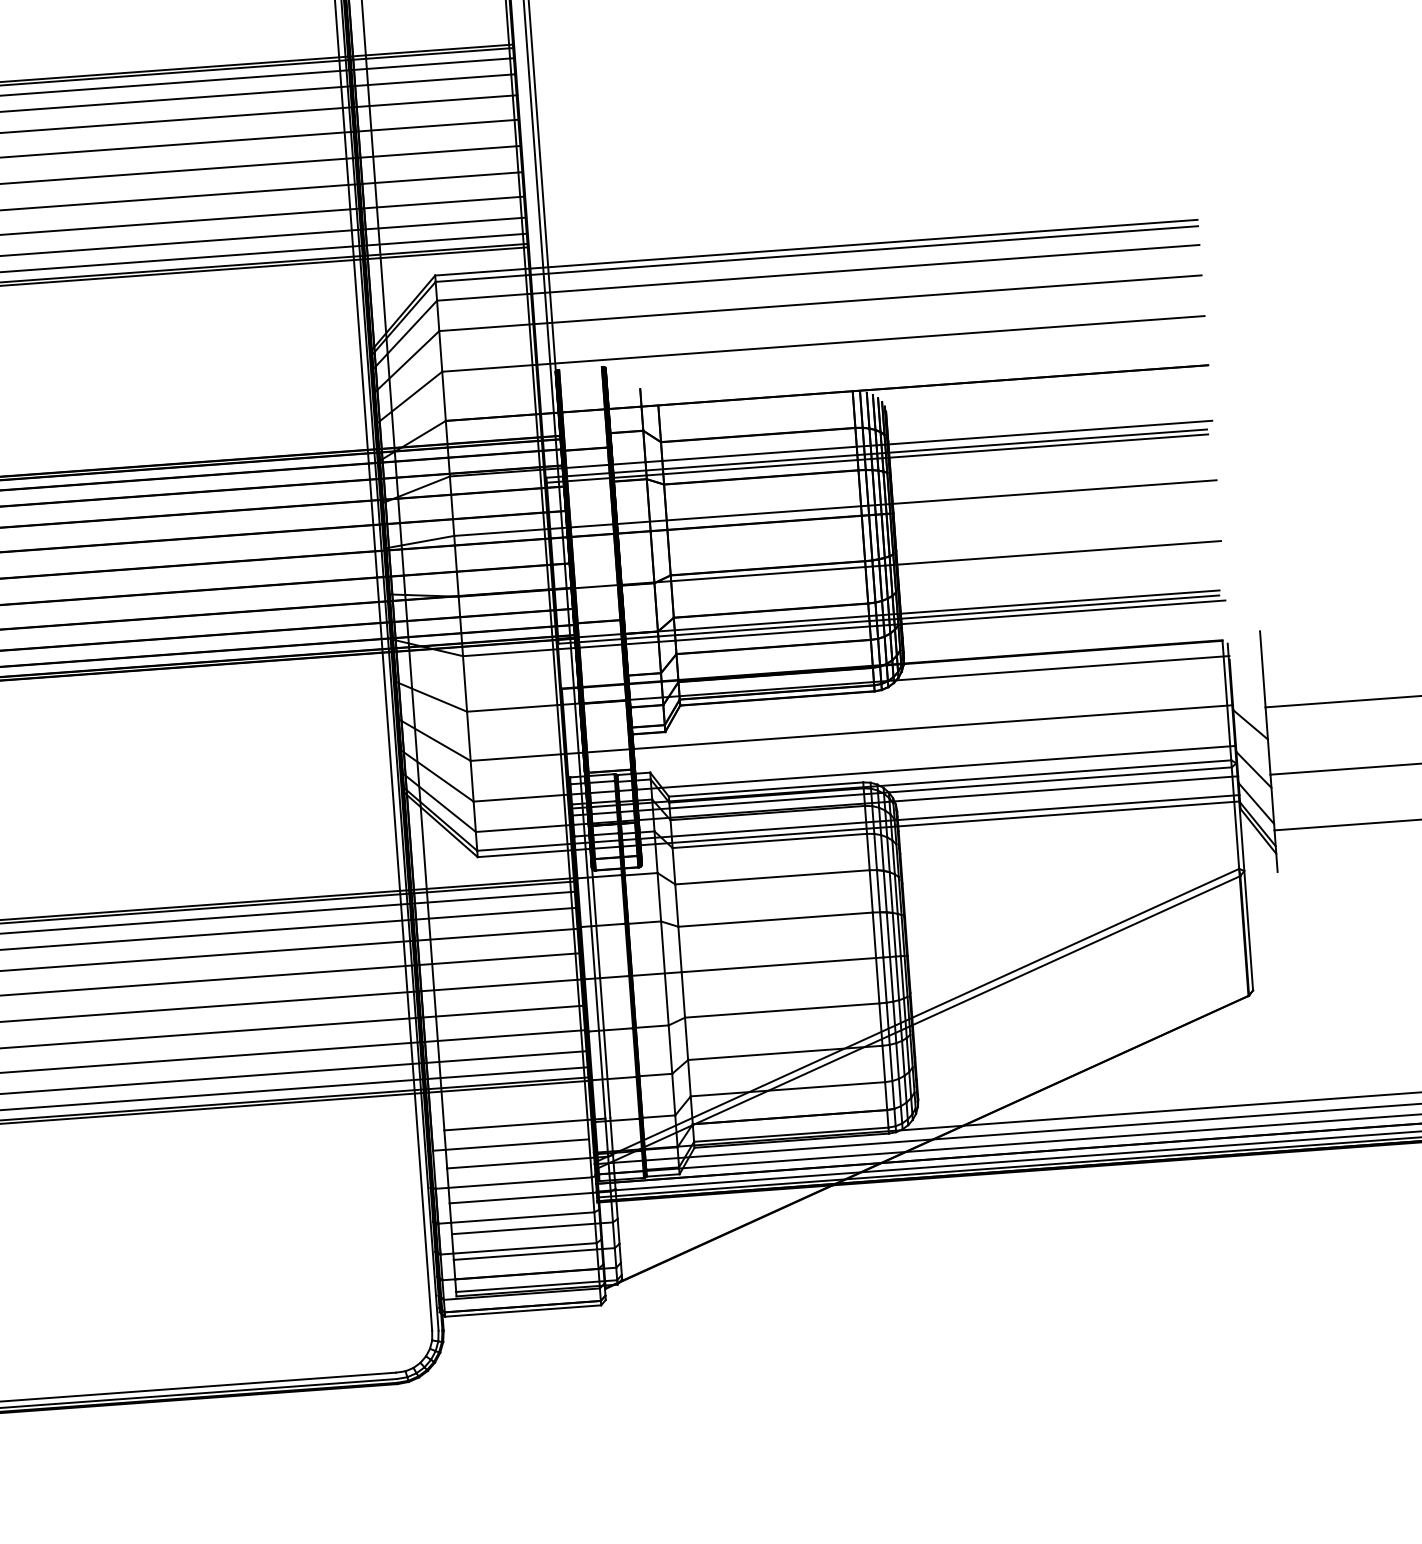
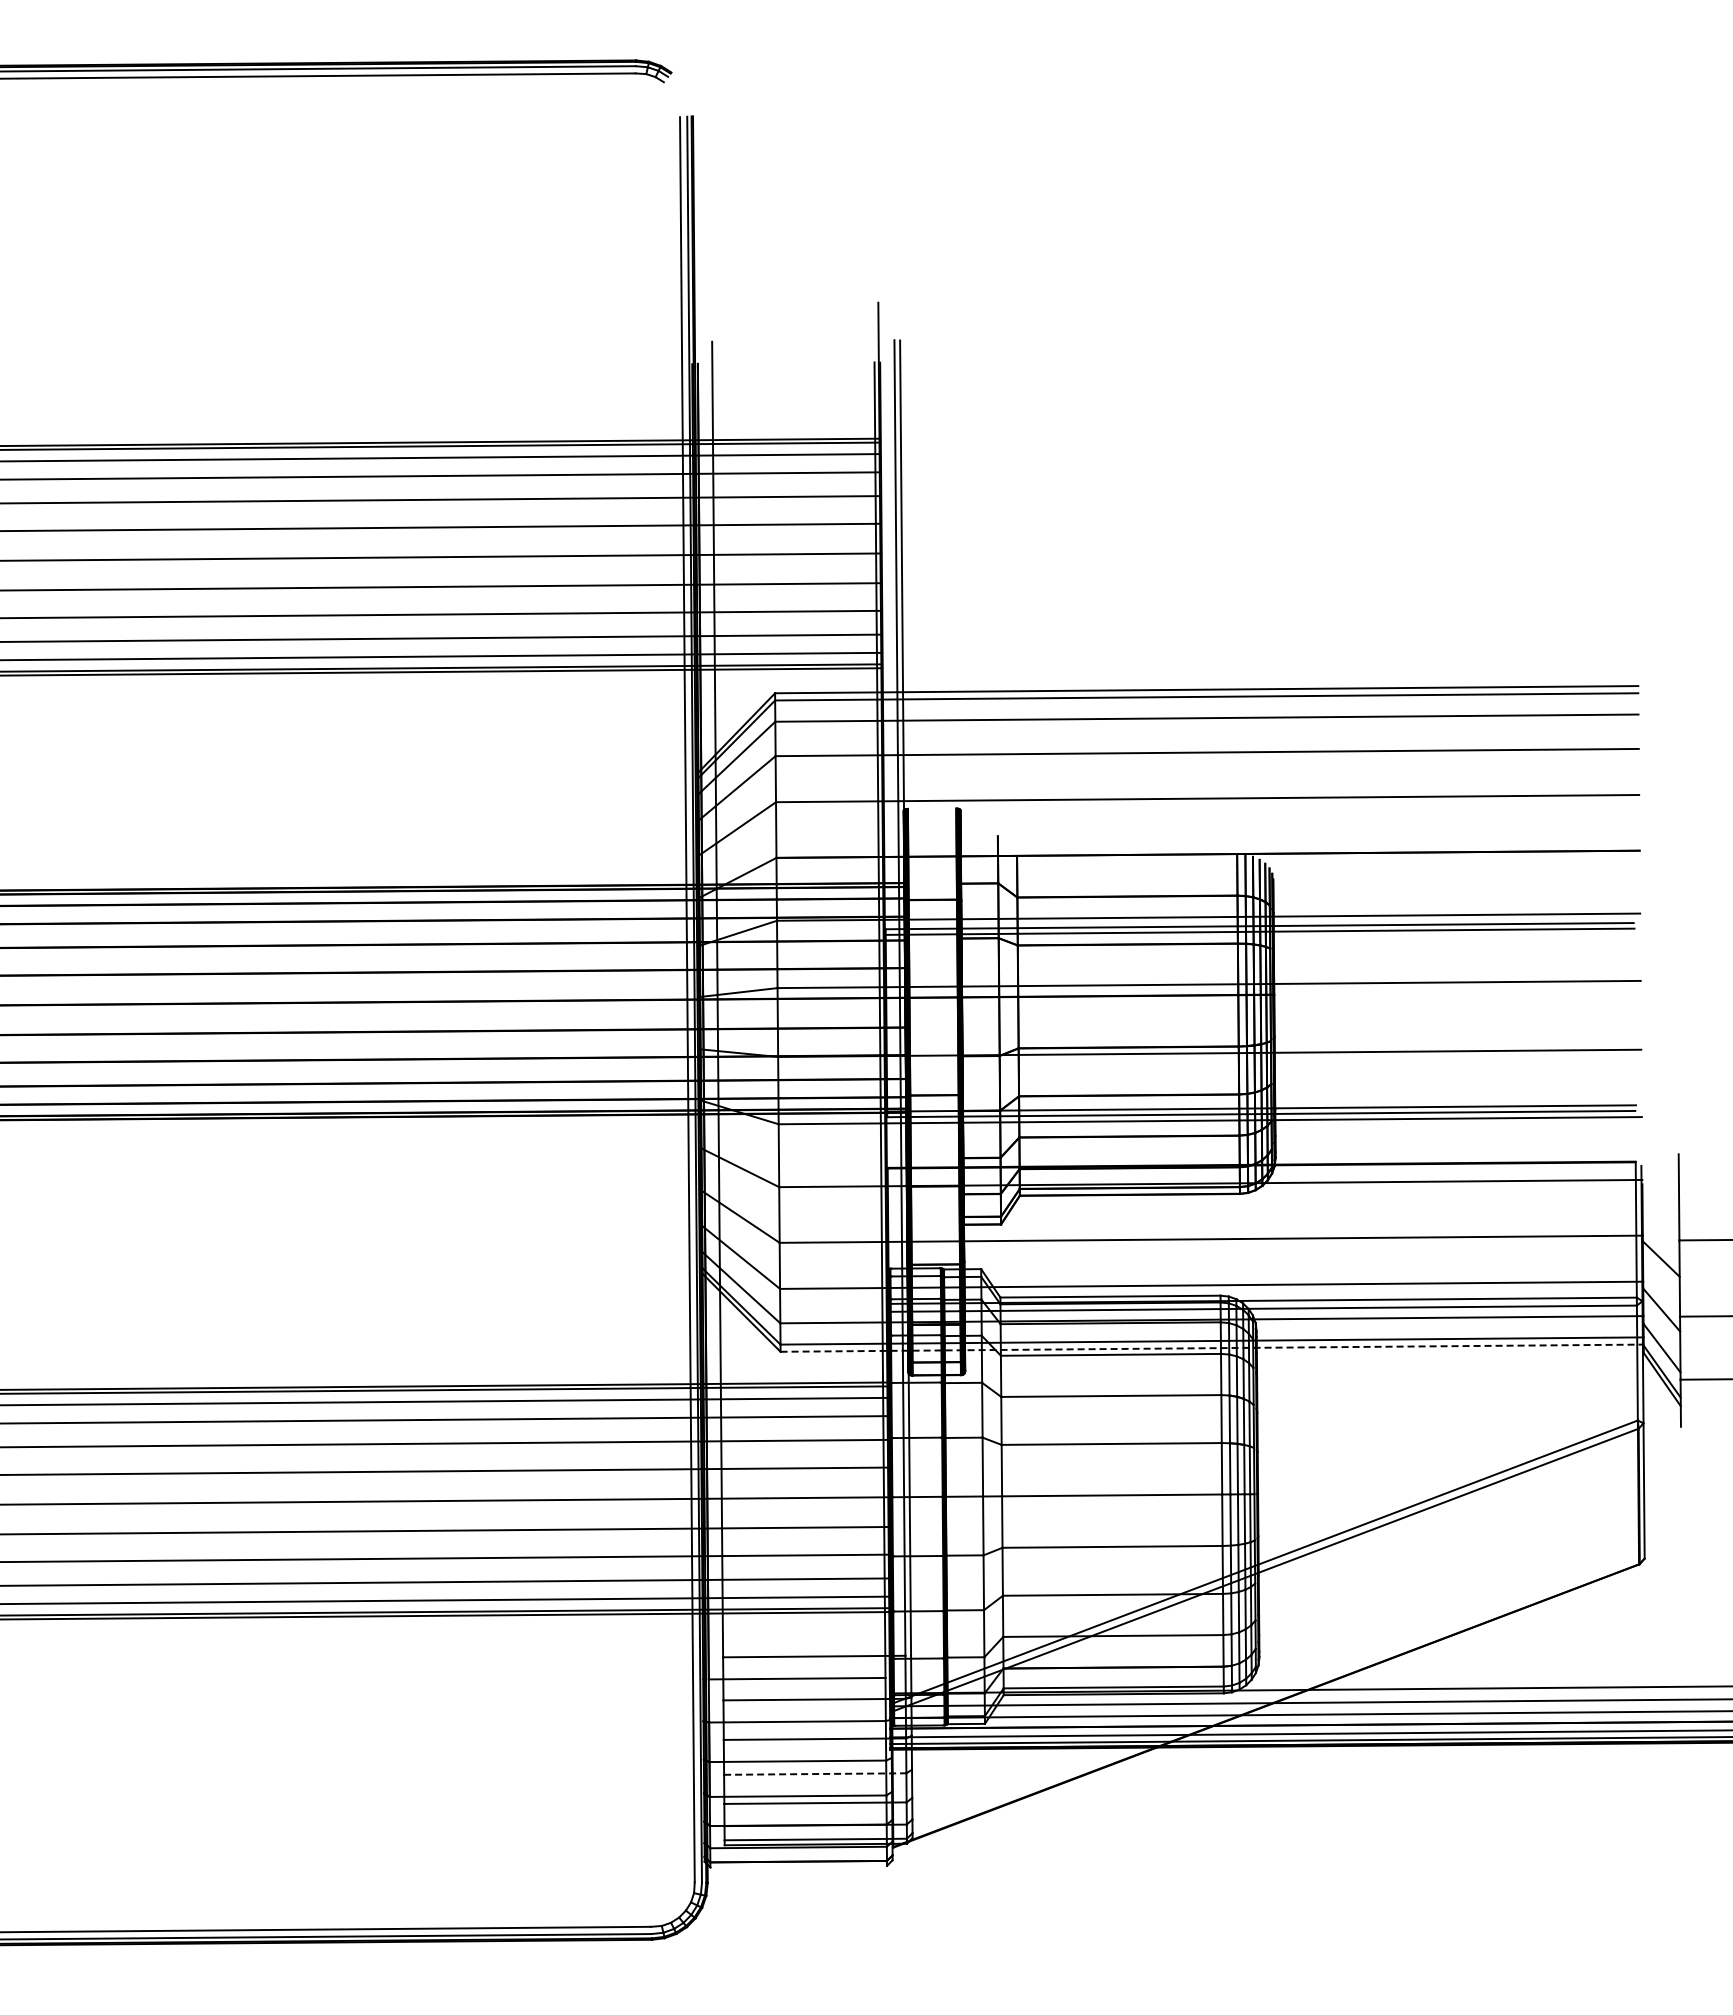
line: (859, 829) -> (1212, 1348), solid -> dashed
line: (532, 1228) -> (815, 1774), solid -> dashed
line: (522, 1310) -> (798, 1866), removed

